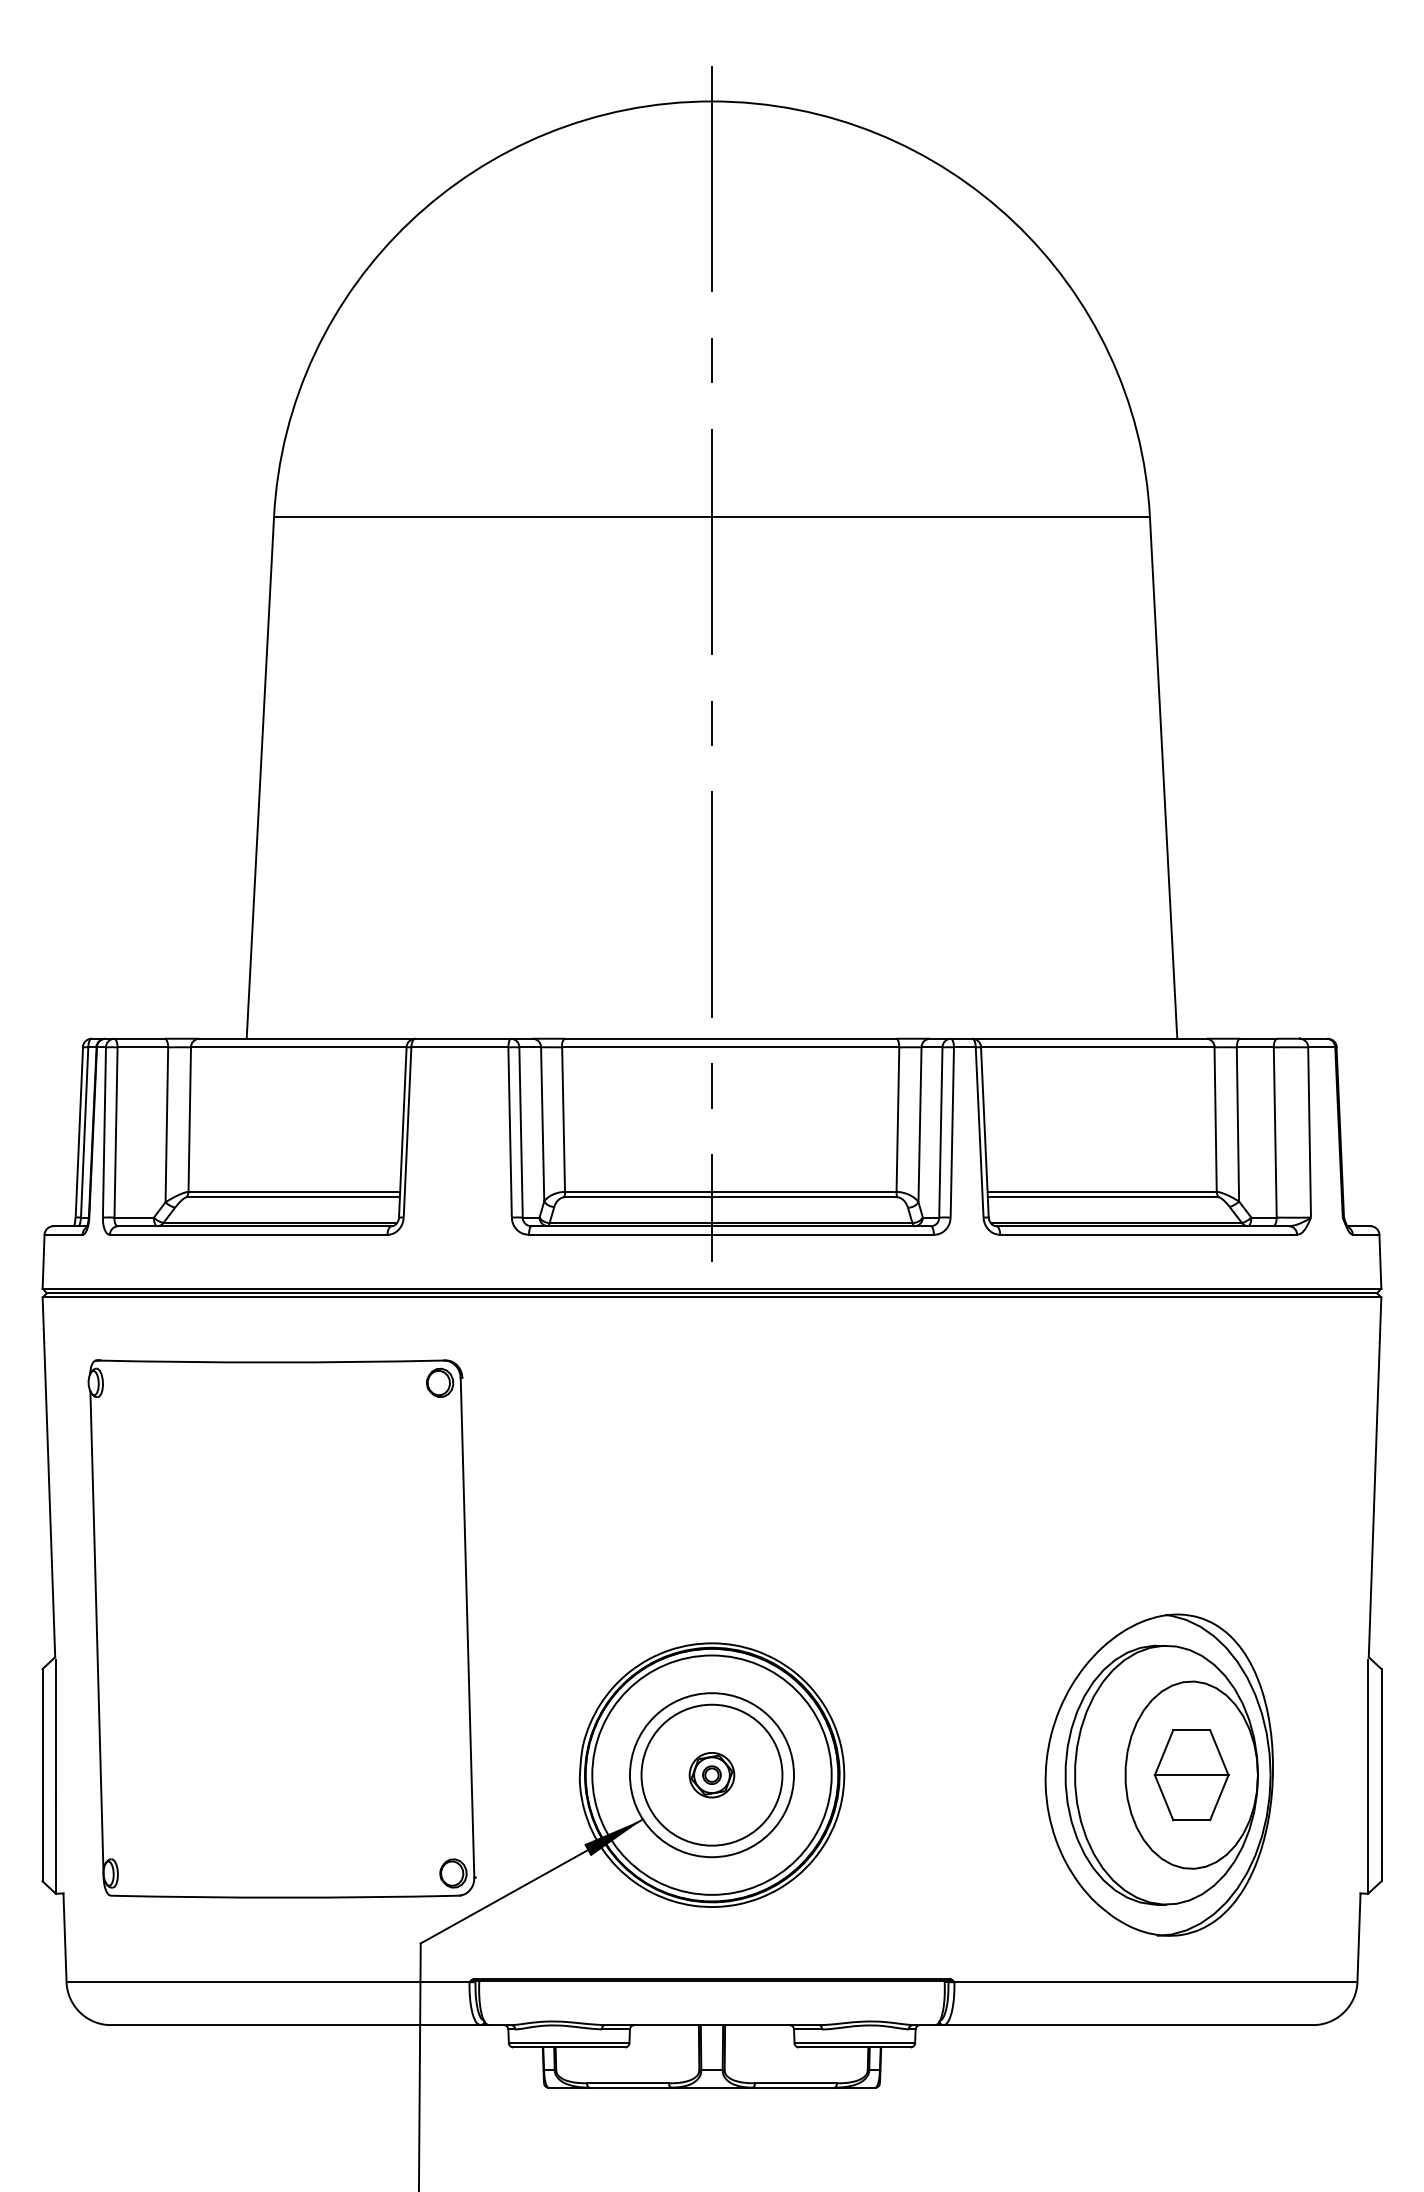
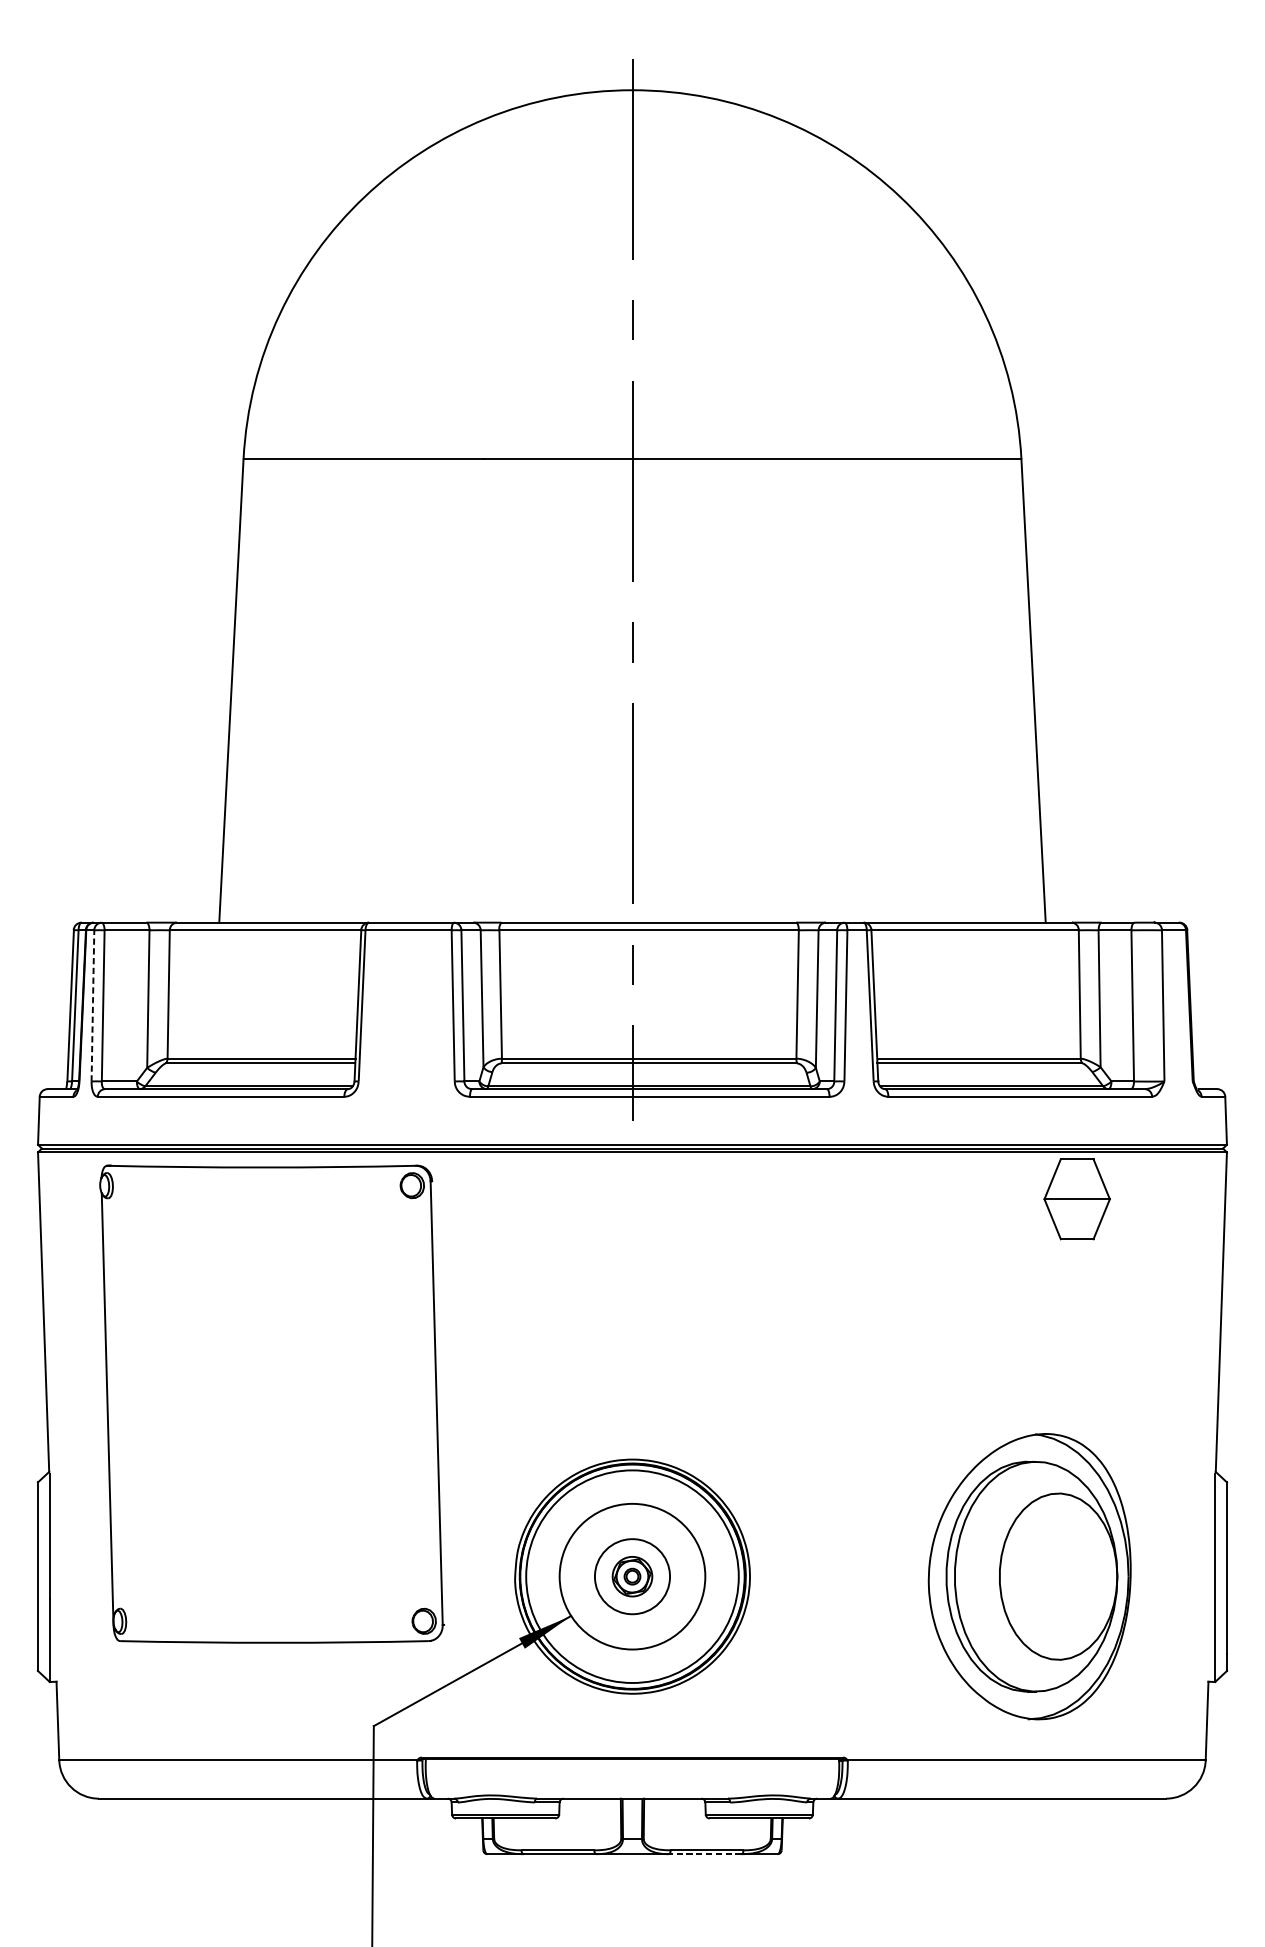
line: (104, 1132) -> (92, 1005), solid -> dashed
part: (281, 1628) -> (271, 1403), moved
circle: (711, 1774) -> (632, 1576), size x0.6
part: (1191, 1775) -> (1076, 1199), moved
line: (793, 2087) -> (704, 1854), solid -> dashed

